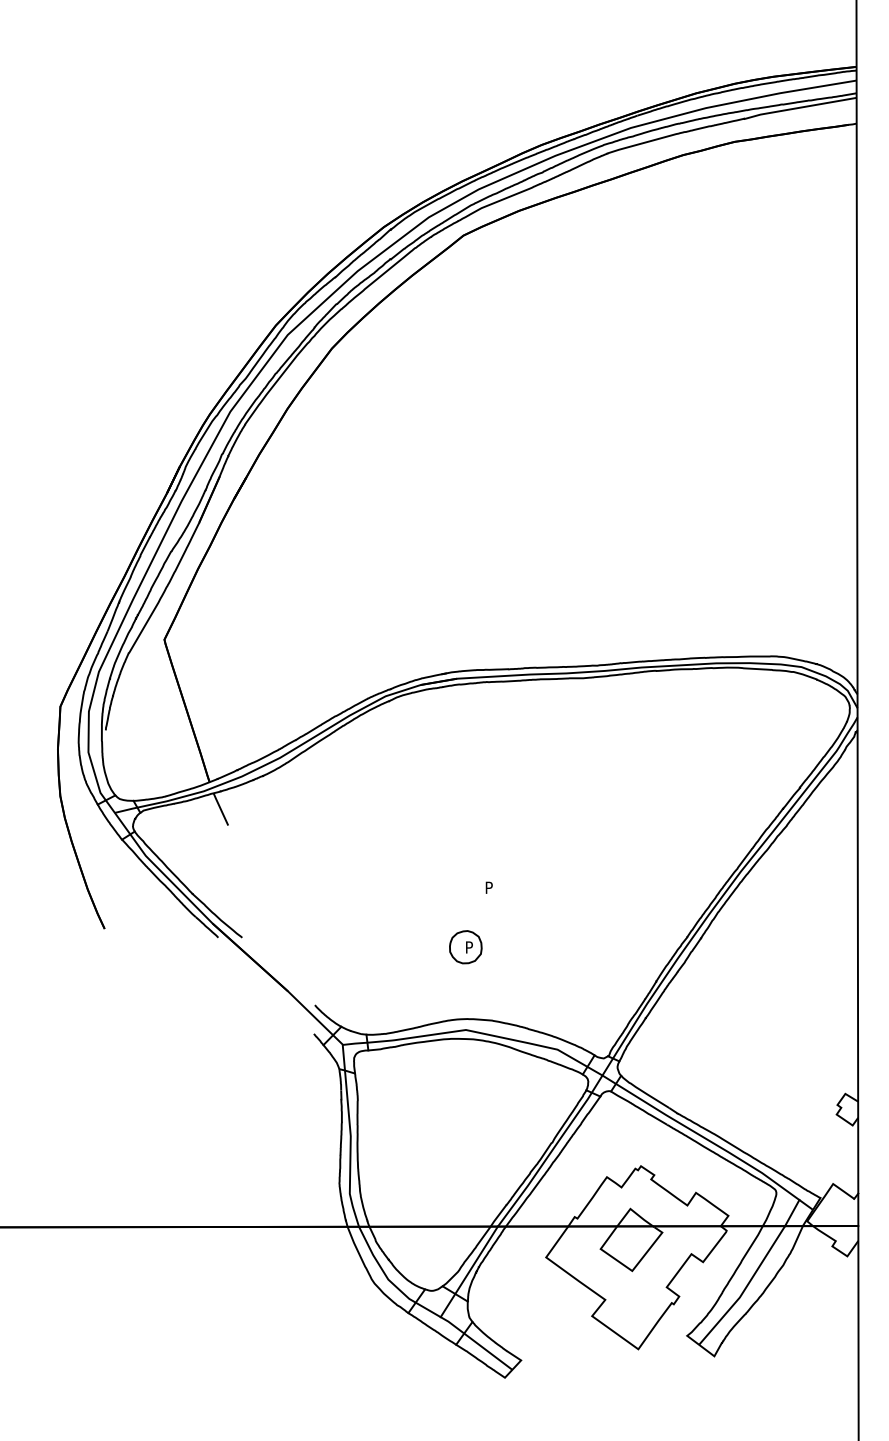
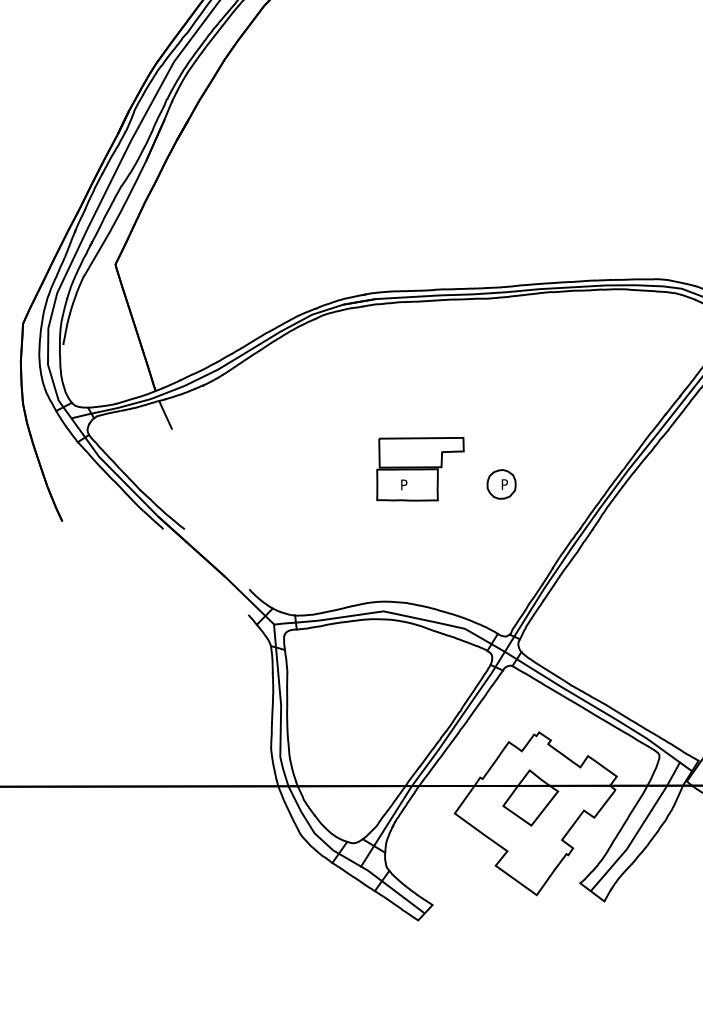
part: (507, 870) -> (420, 469), added
part: (465, 947) -> (501, 484), moved

